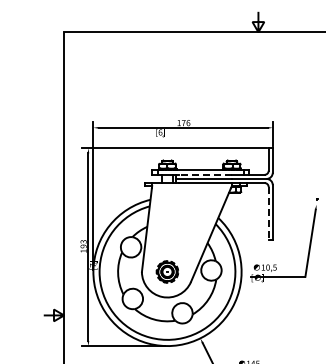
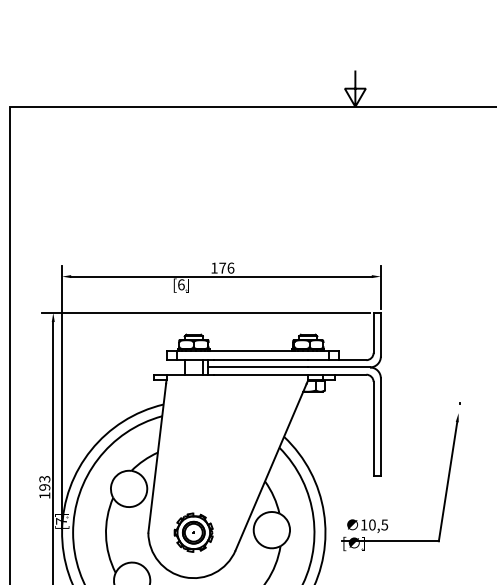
line: (205, 174) -> (261, 359), dashed -> solid
line: (268, 213) -> (373, 428), dashed -> solid

